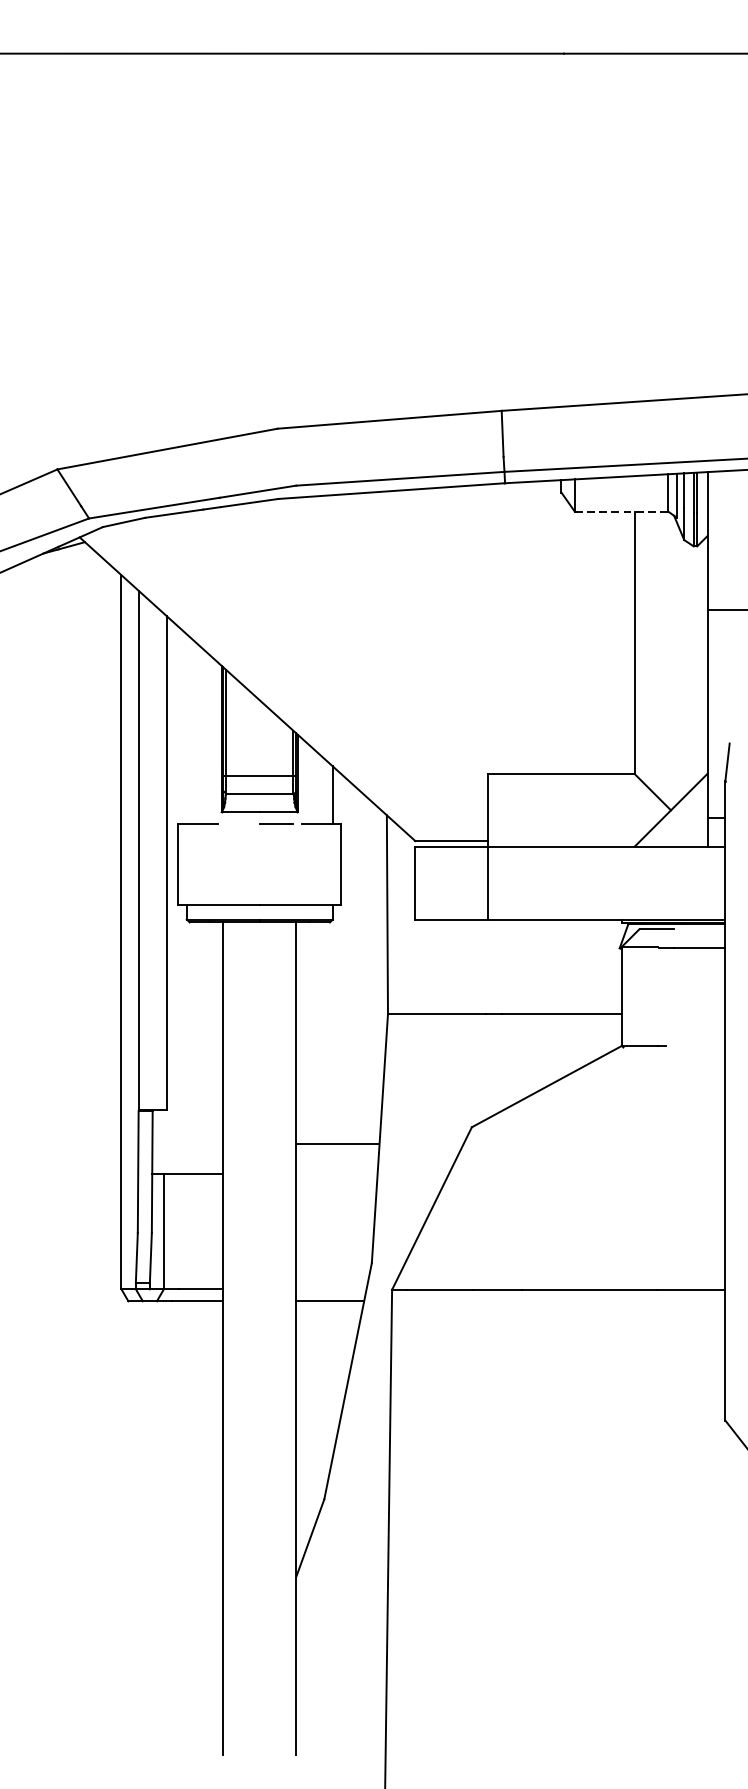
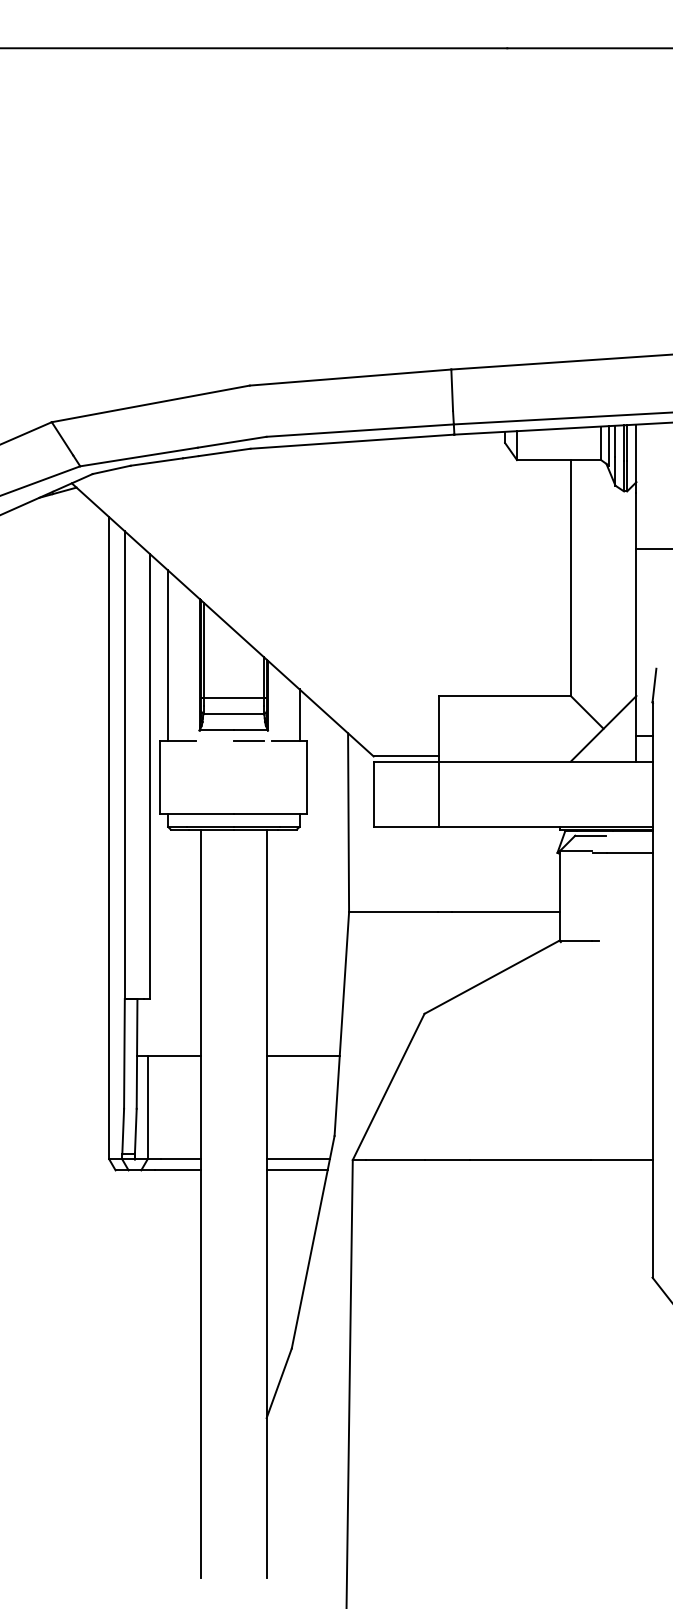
line: (621, 512) -> (559, 460), dashed -> solid
line: (187, 728) -> (168, 655), added
line: (336, 1143) -> (302, 1055), moved
line: (330, 1289) -> (297, 1159), added

